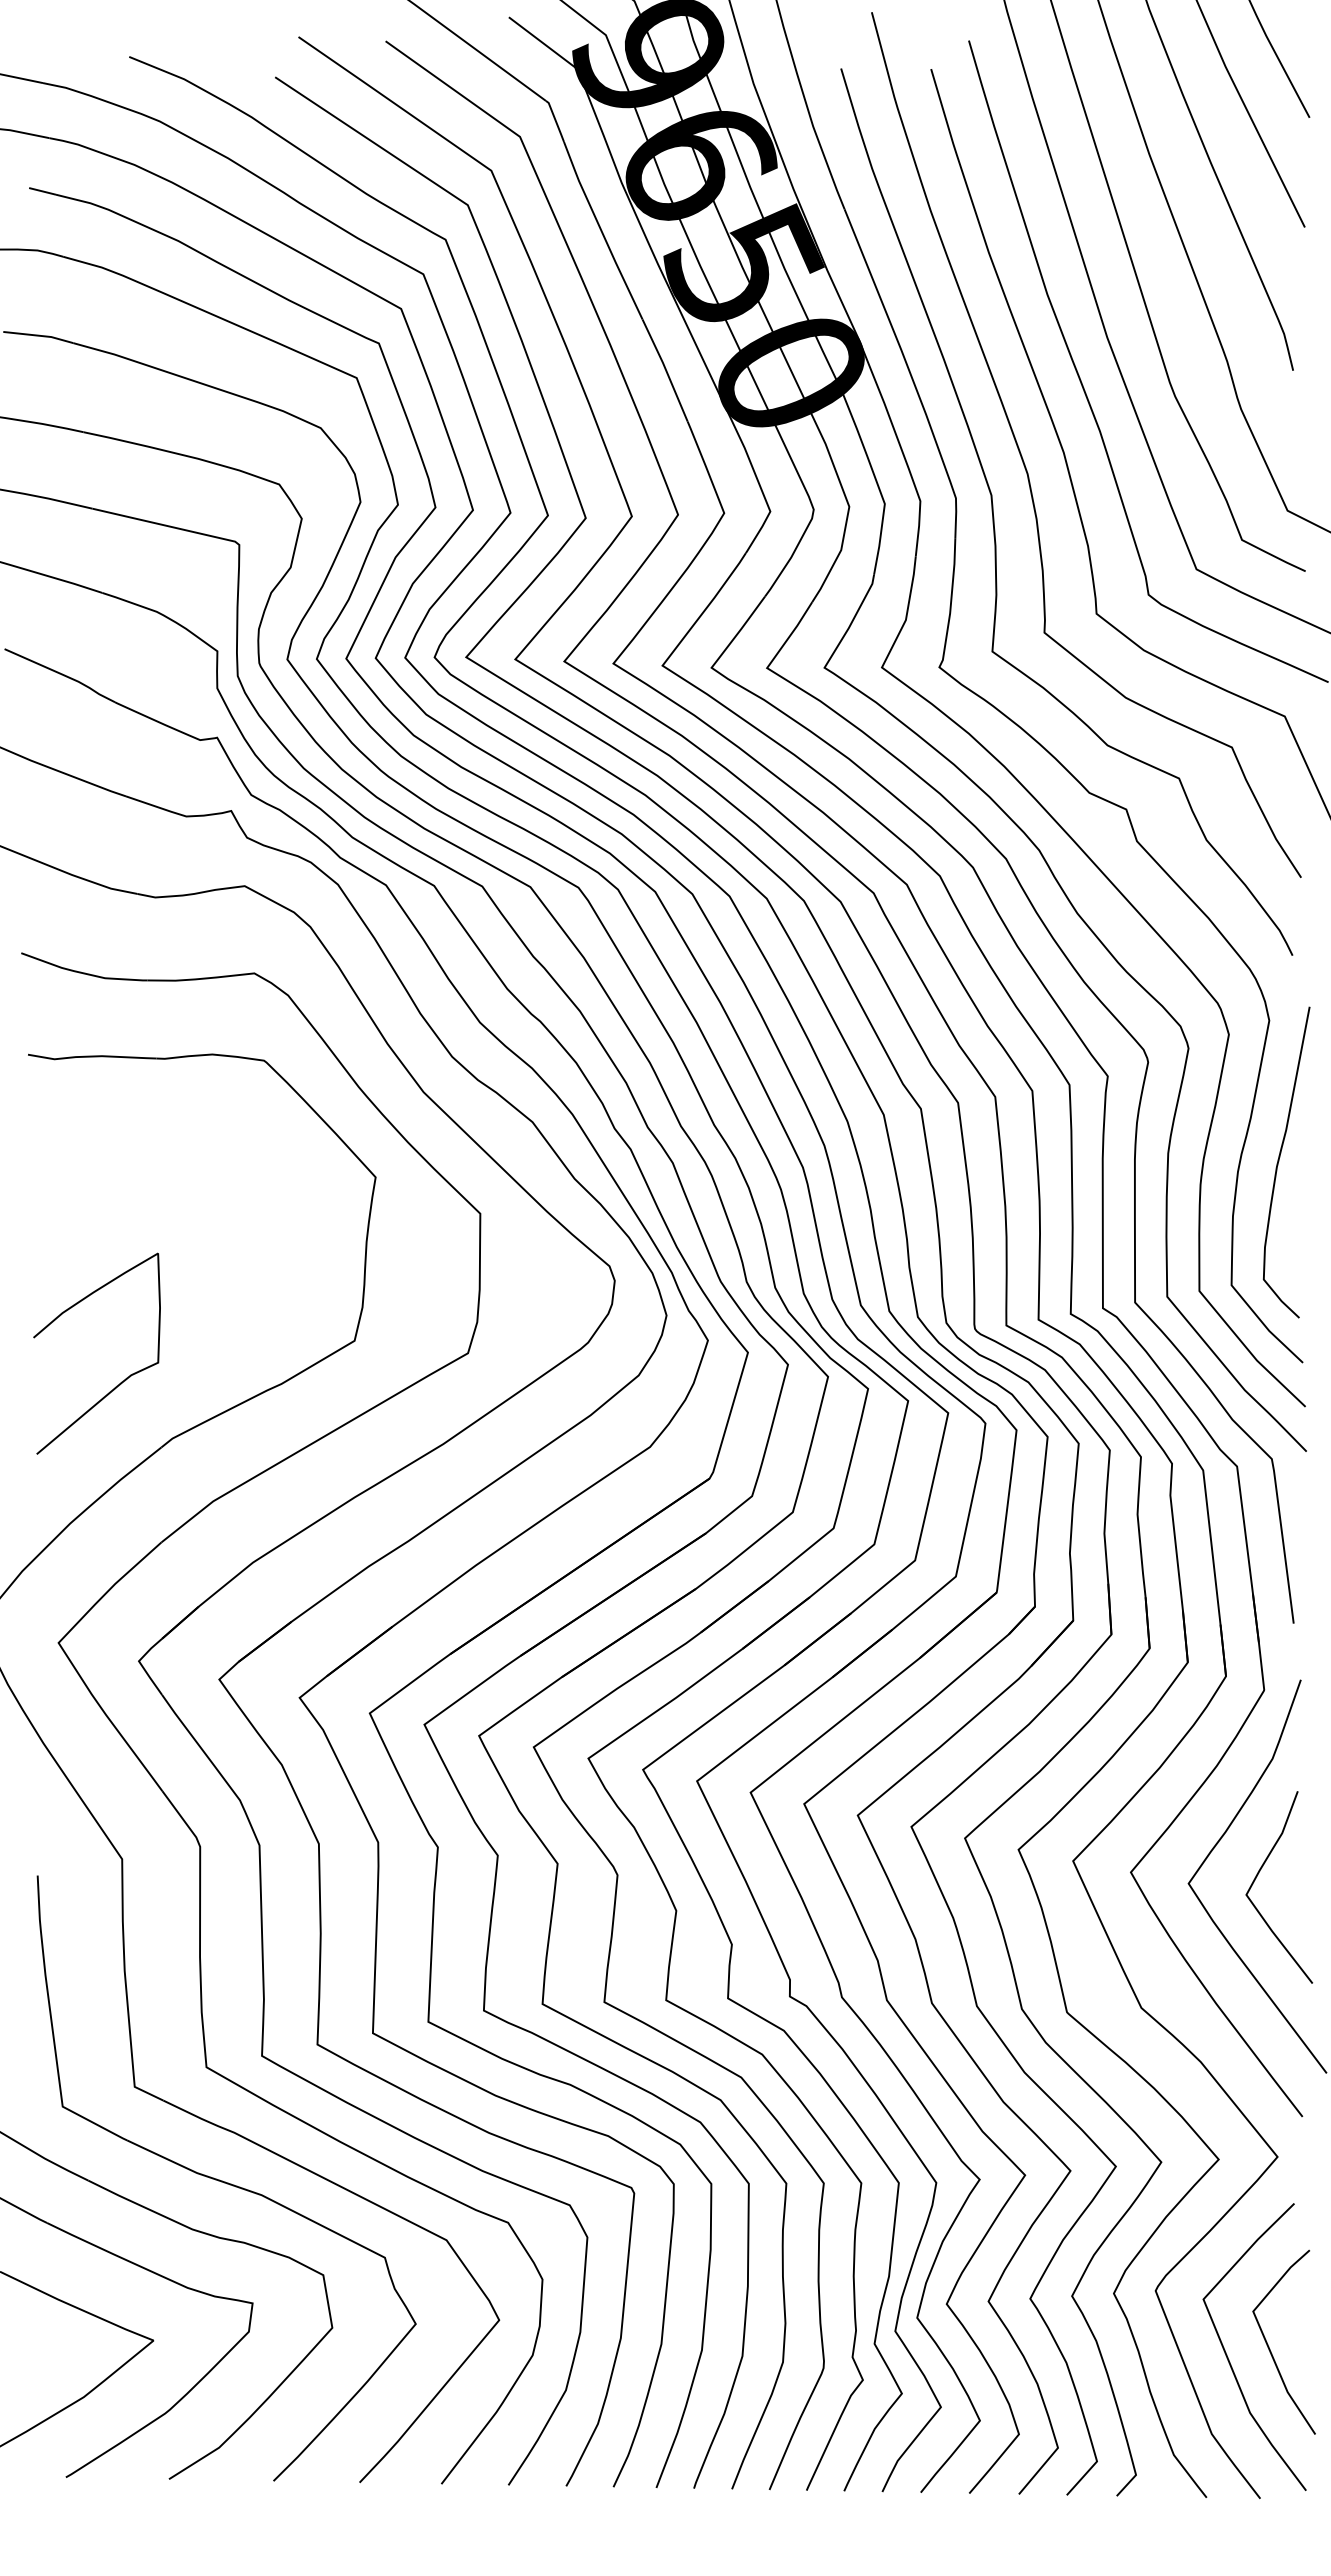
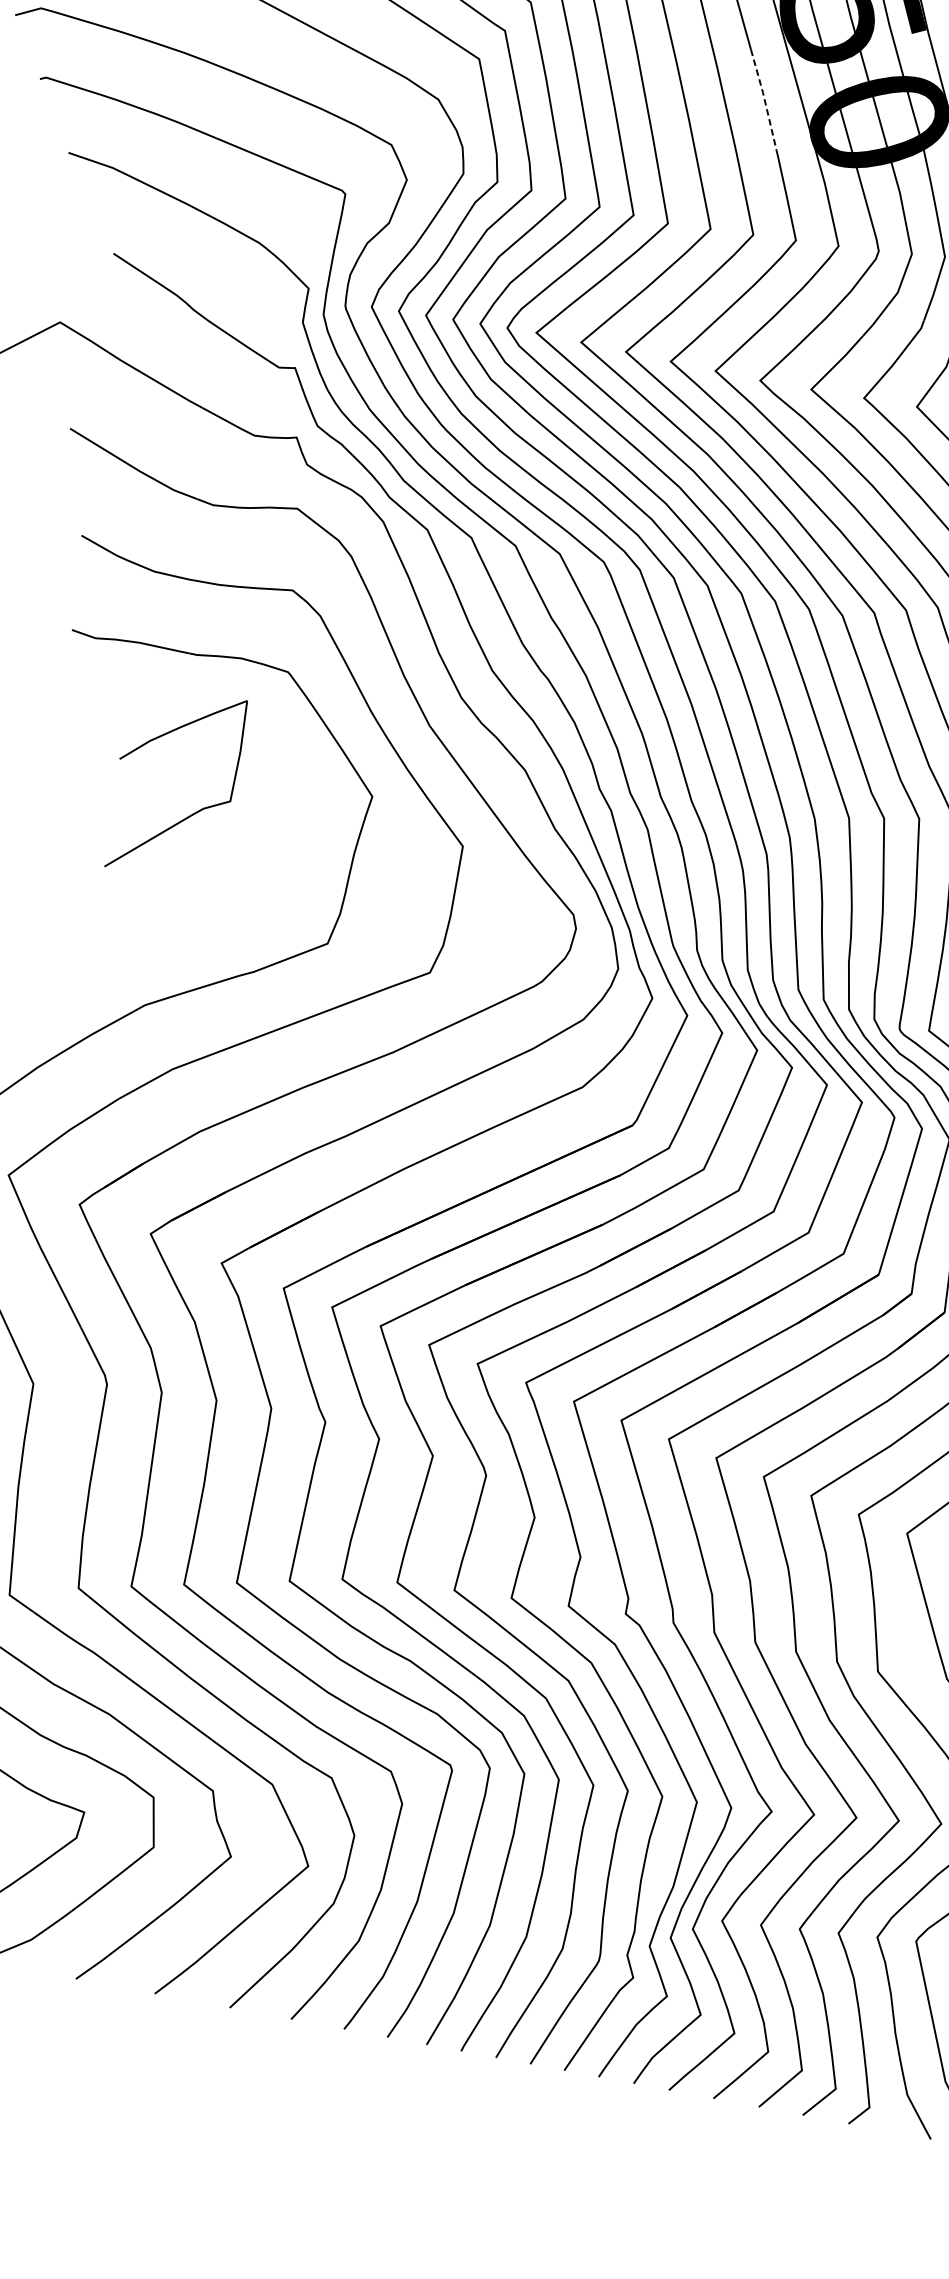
line: (666, 370) -> (765, 100), solid -> dashed
curve: (121, 1381) -> (193, 812), moved

